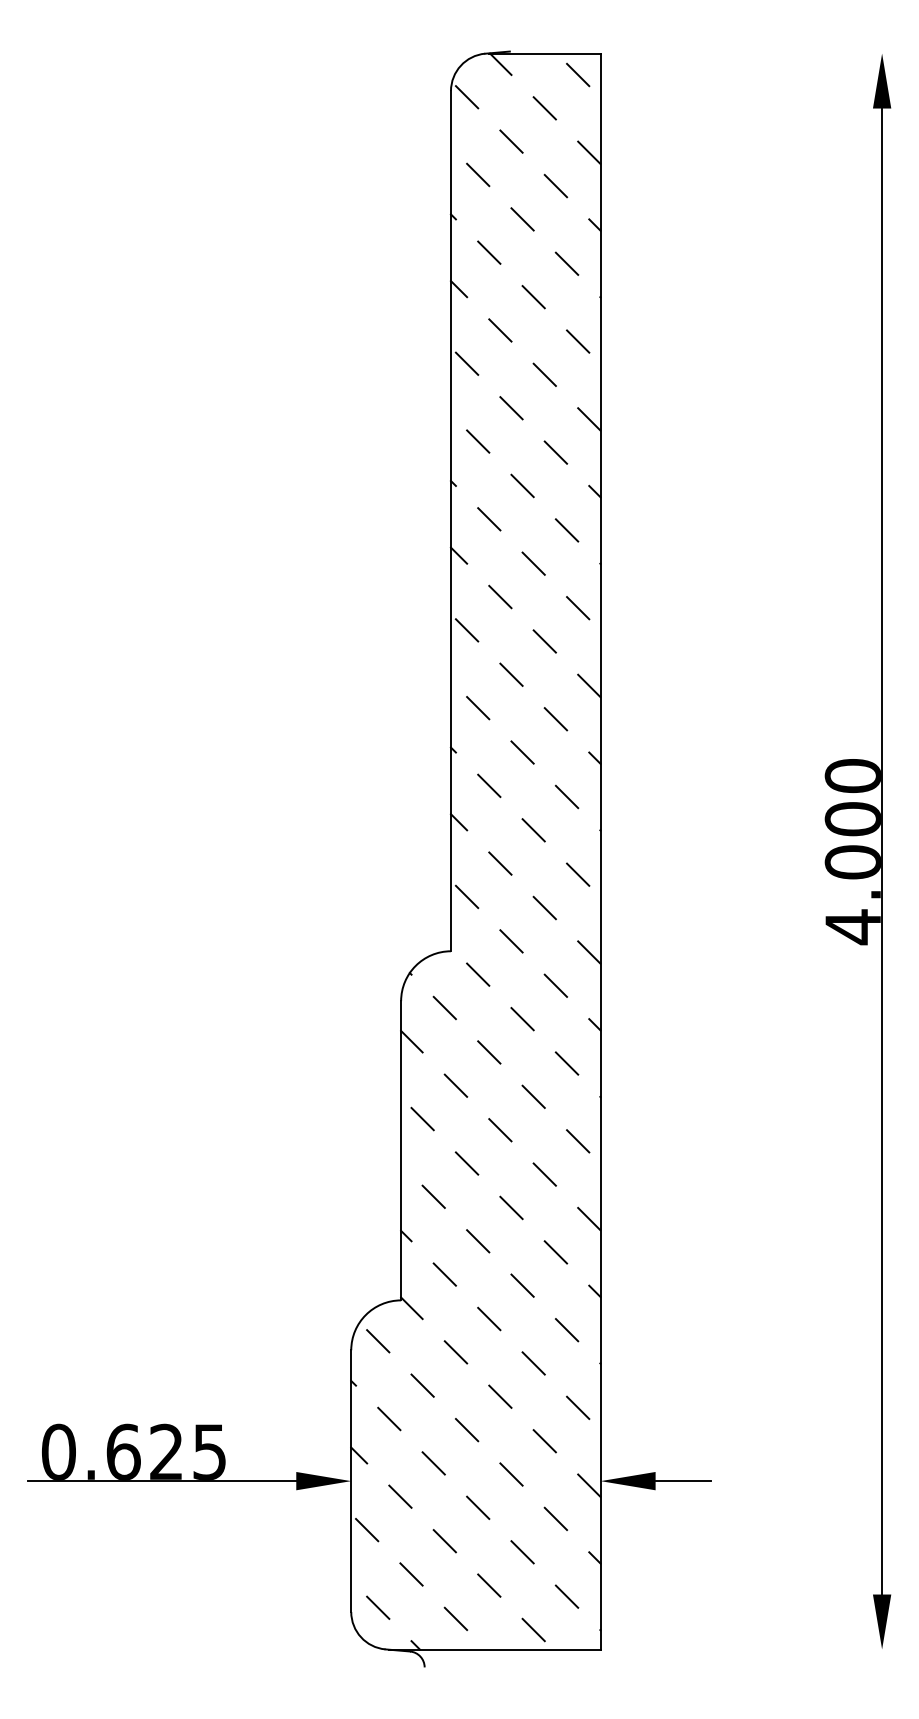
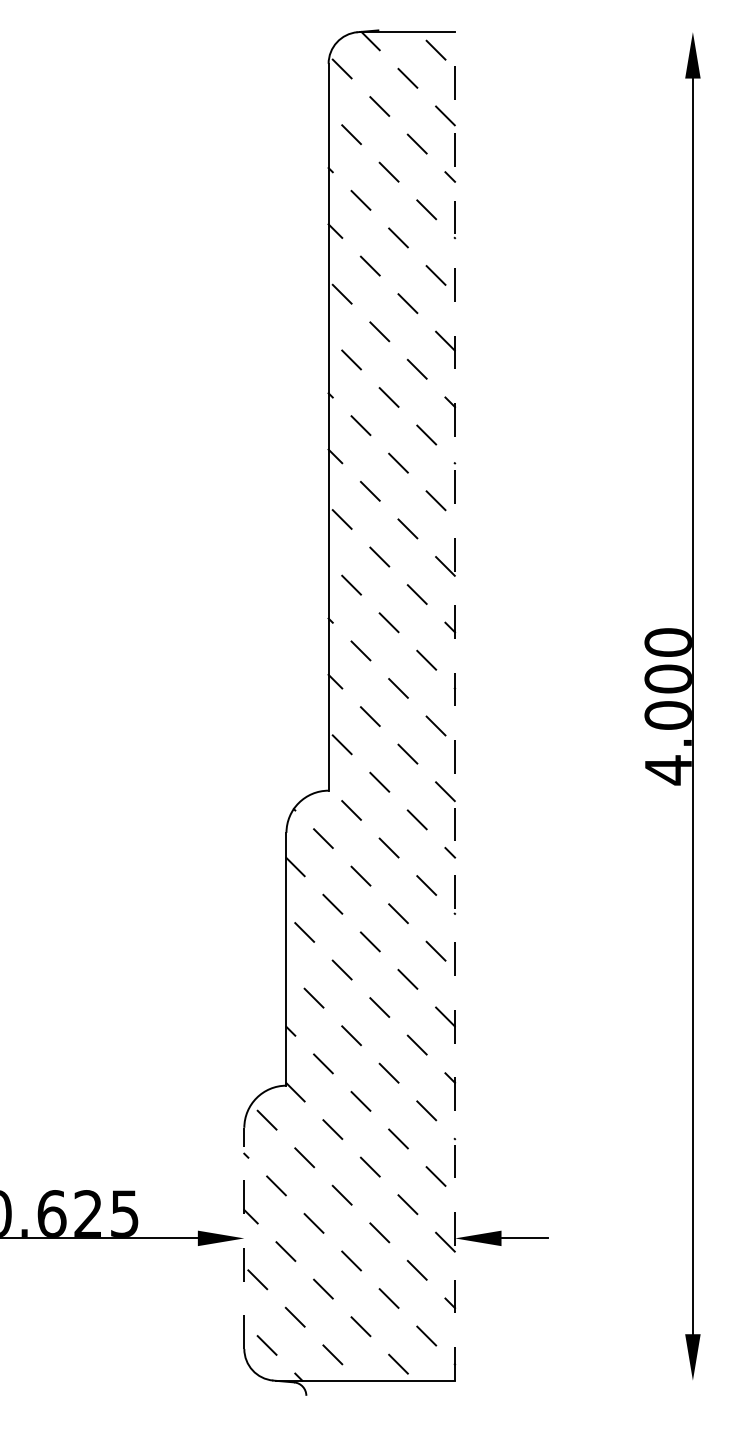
line: (600, 851) -> (454, 706), solid -> dashed
line: (351, 1481) -> (244, 1238), solid -> dashed

